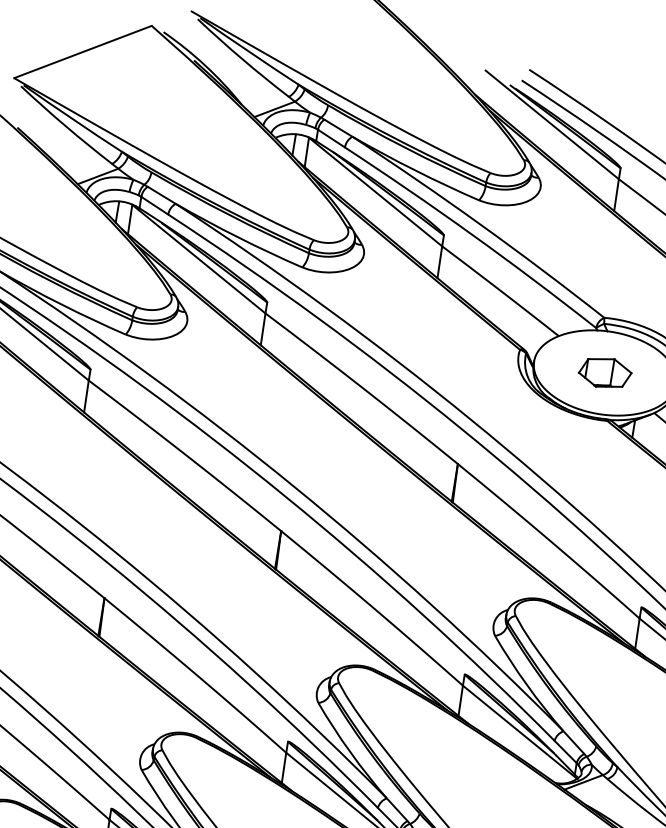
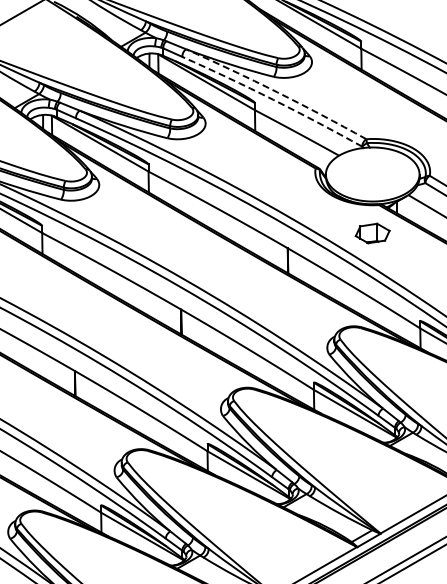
arc: (480, 224) -> (277, 92), solid -> dashed
arc: (472, 234) -> (273, 99), solid -> dashed
part: (604, 372) -> (372, 233), moved

